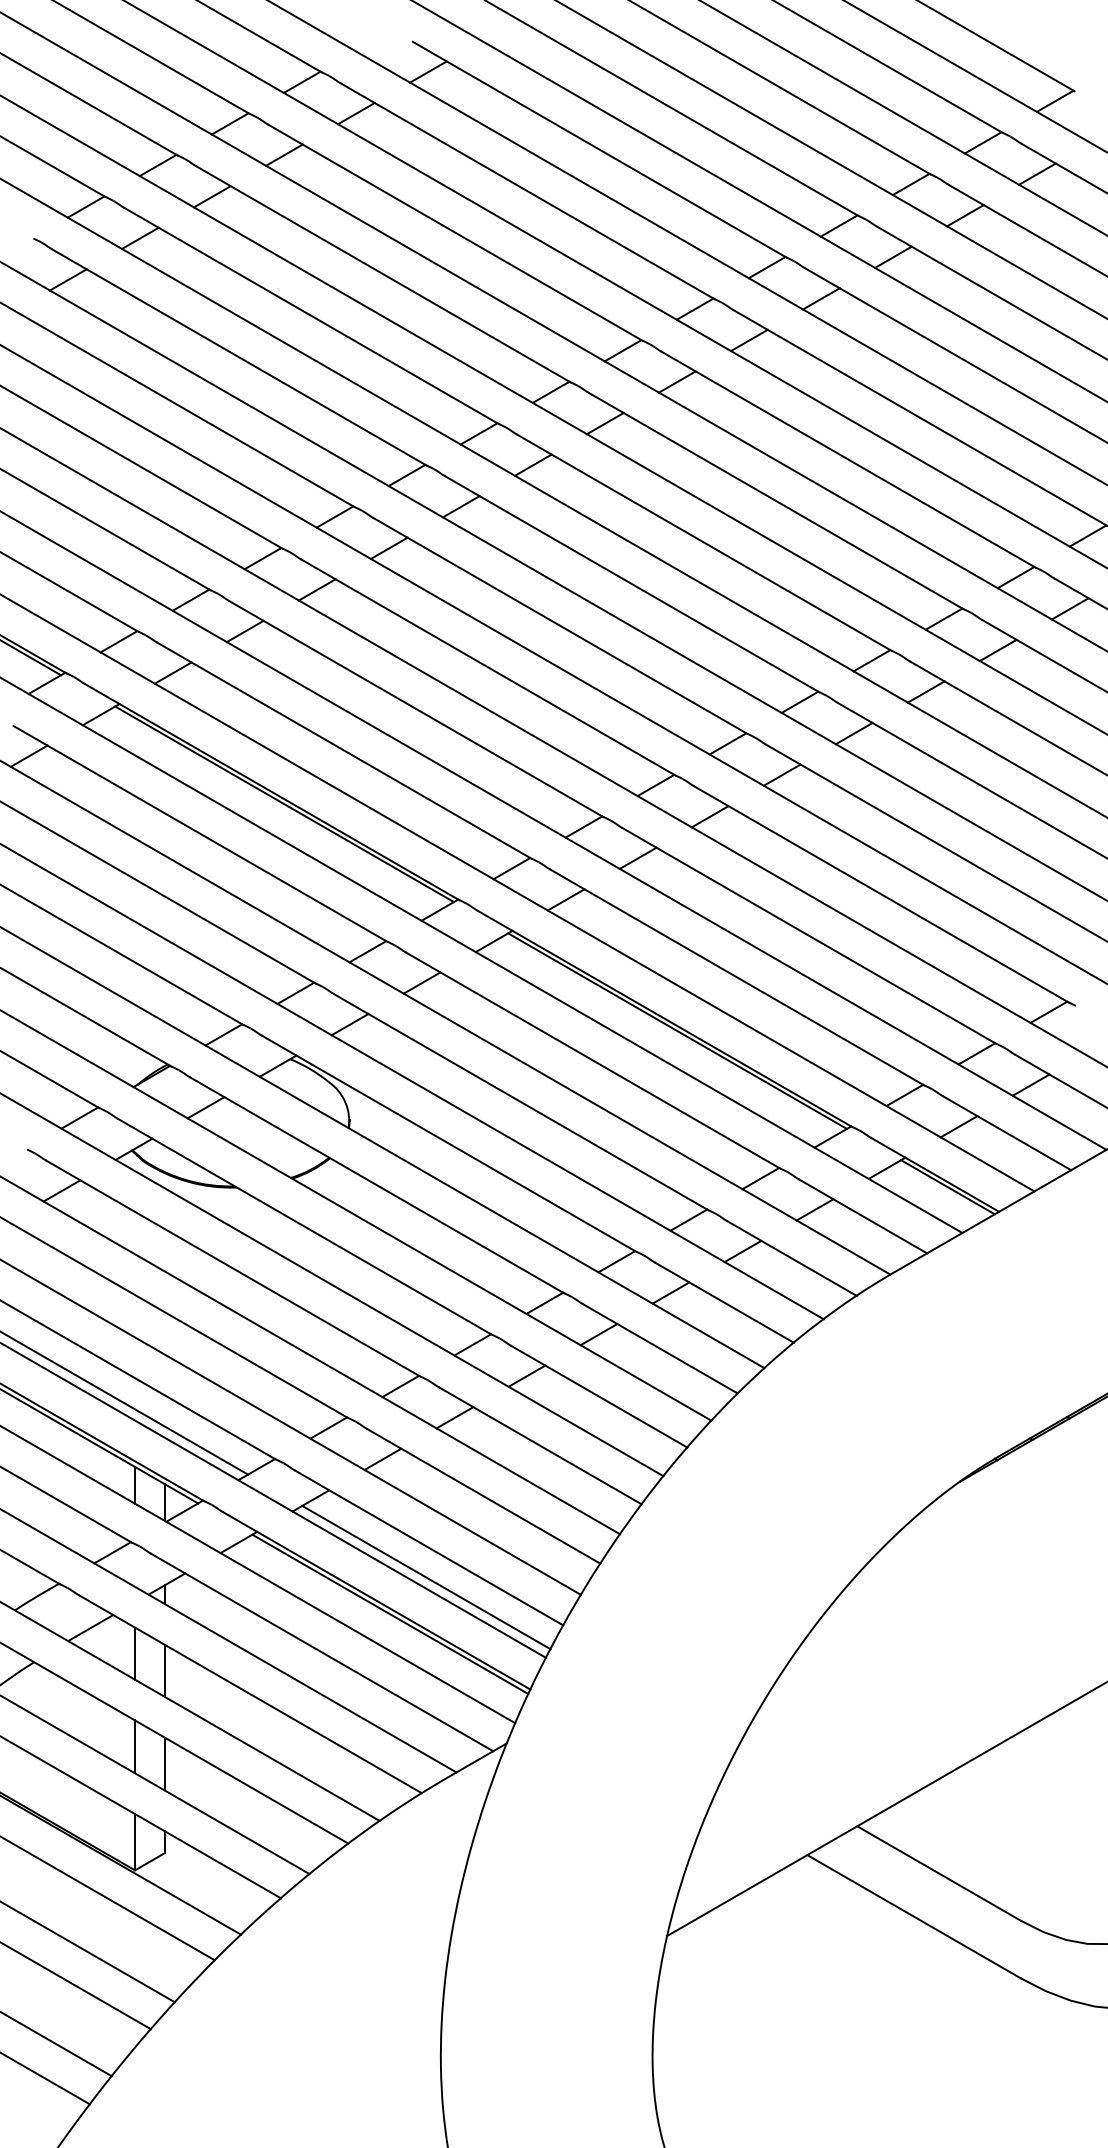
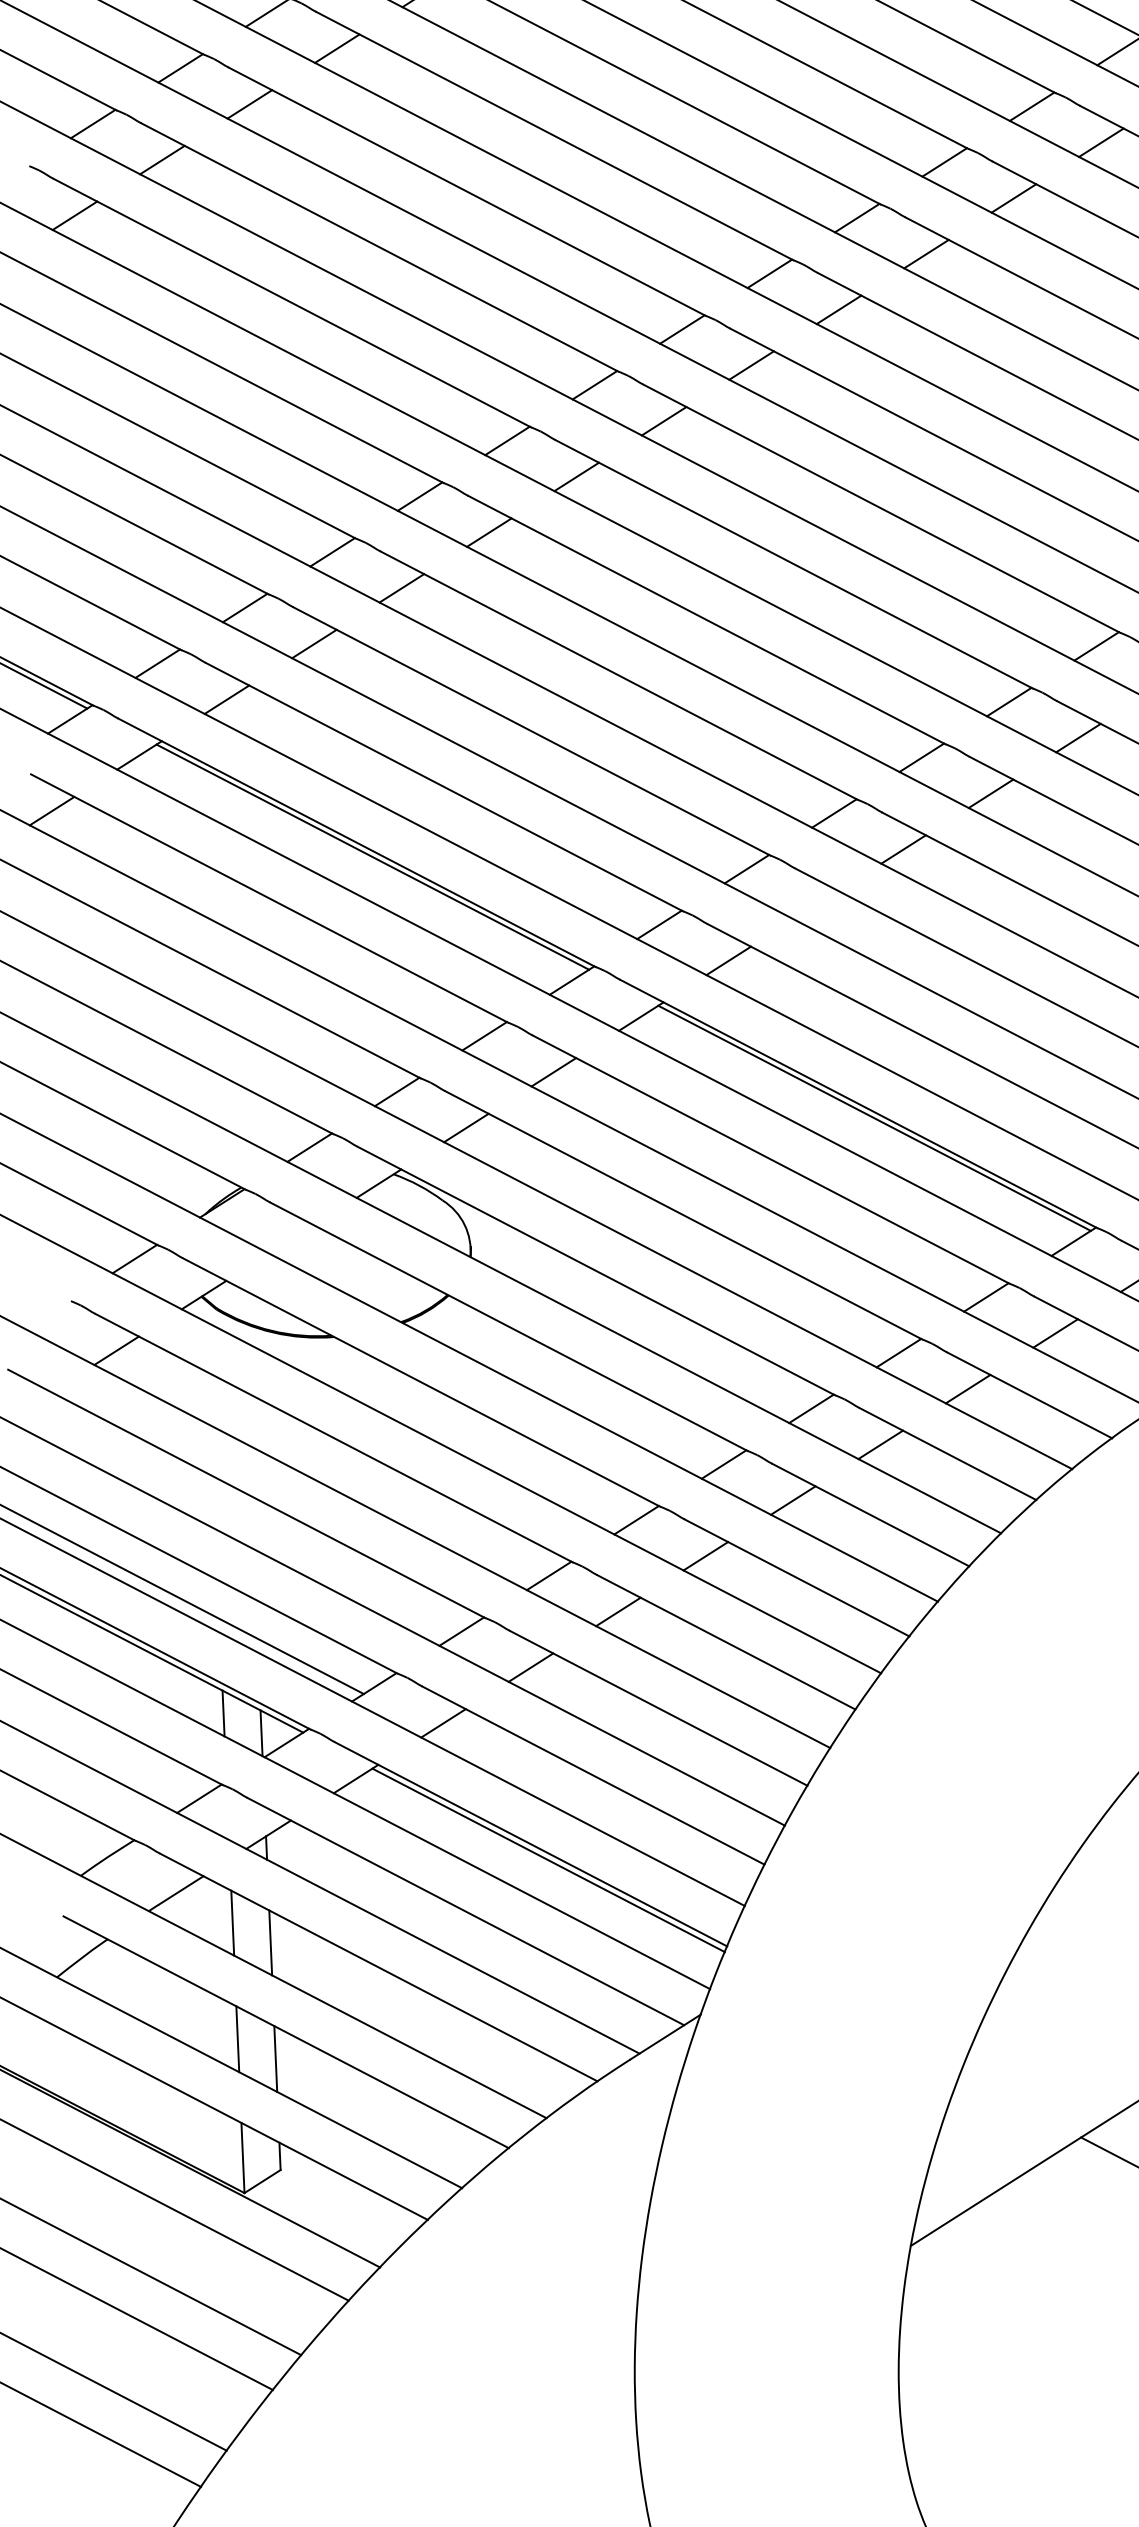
line: (637, 857) -> (815, 904), removed
line: (205, 1107) -> (290, 1239), removed
line: (426, 1577) -> (591, 1812), removed

